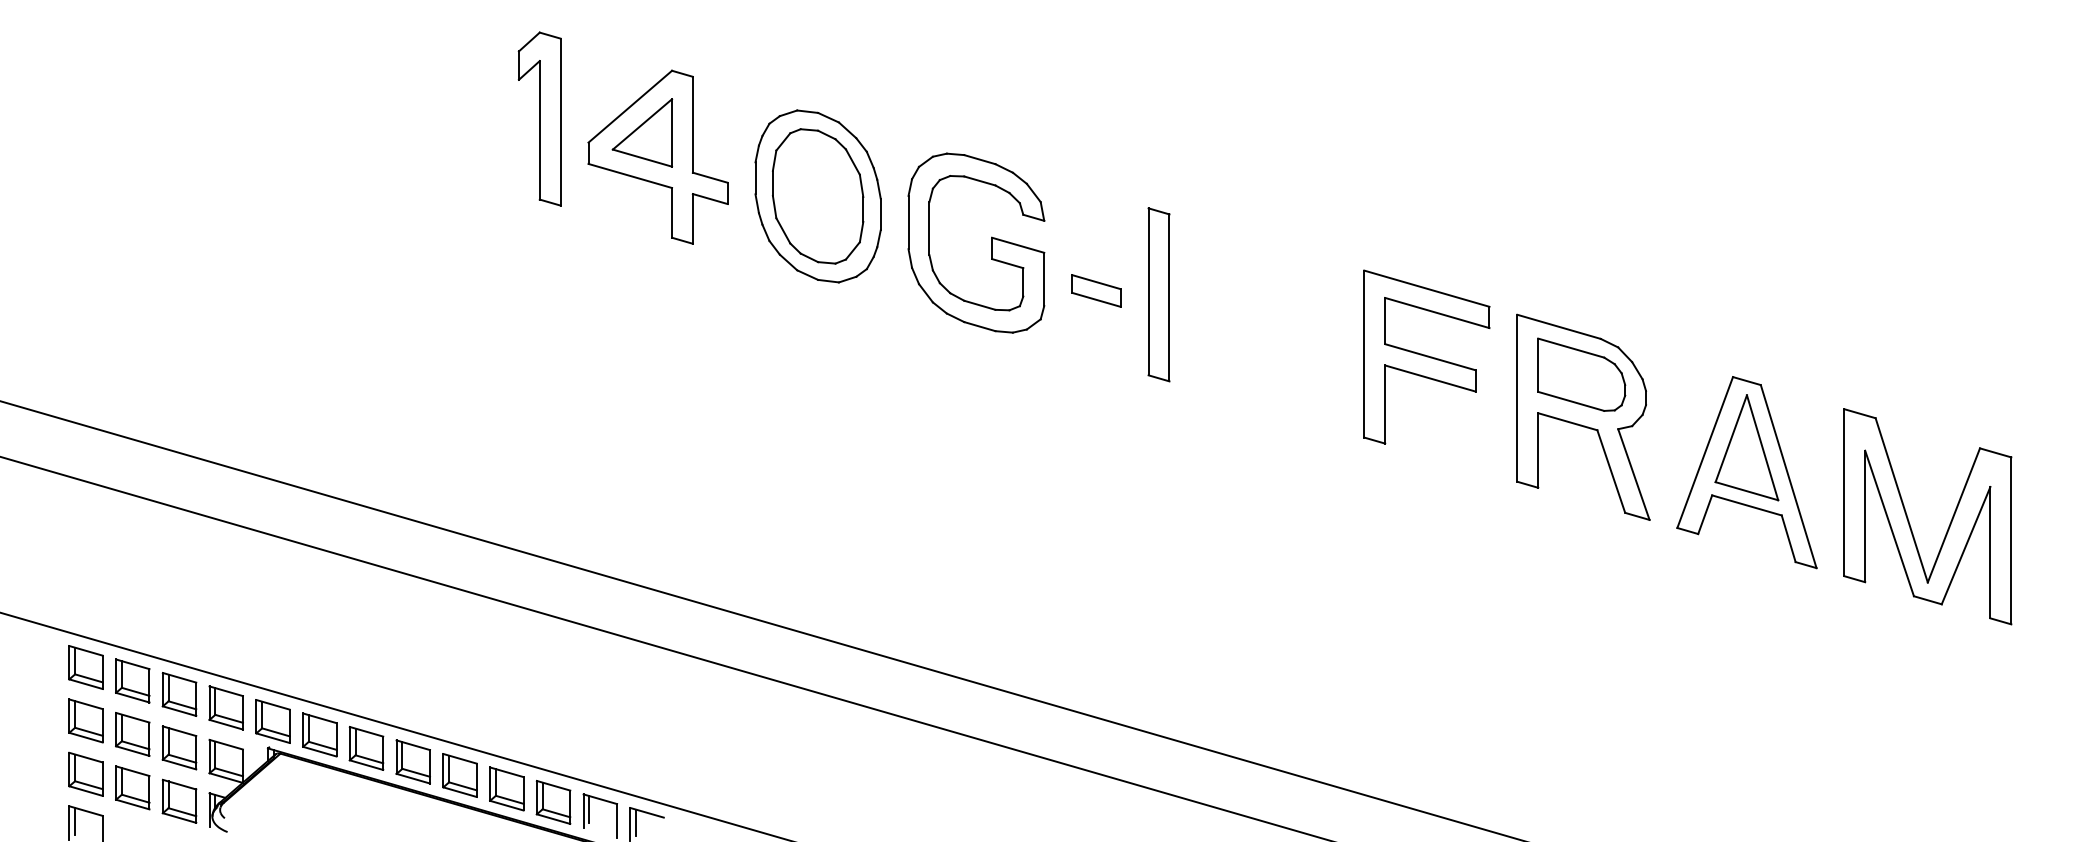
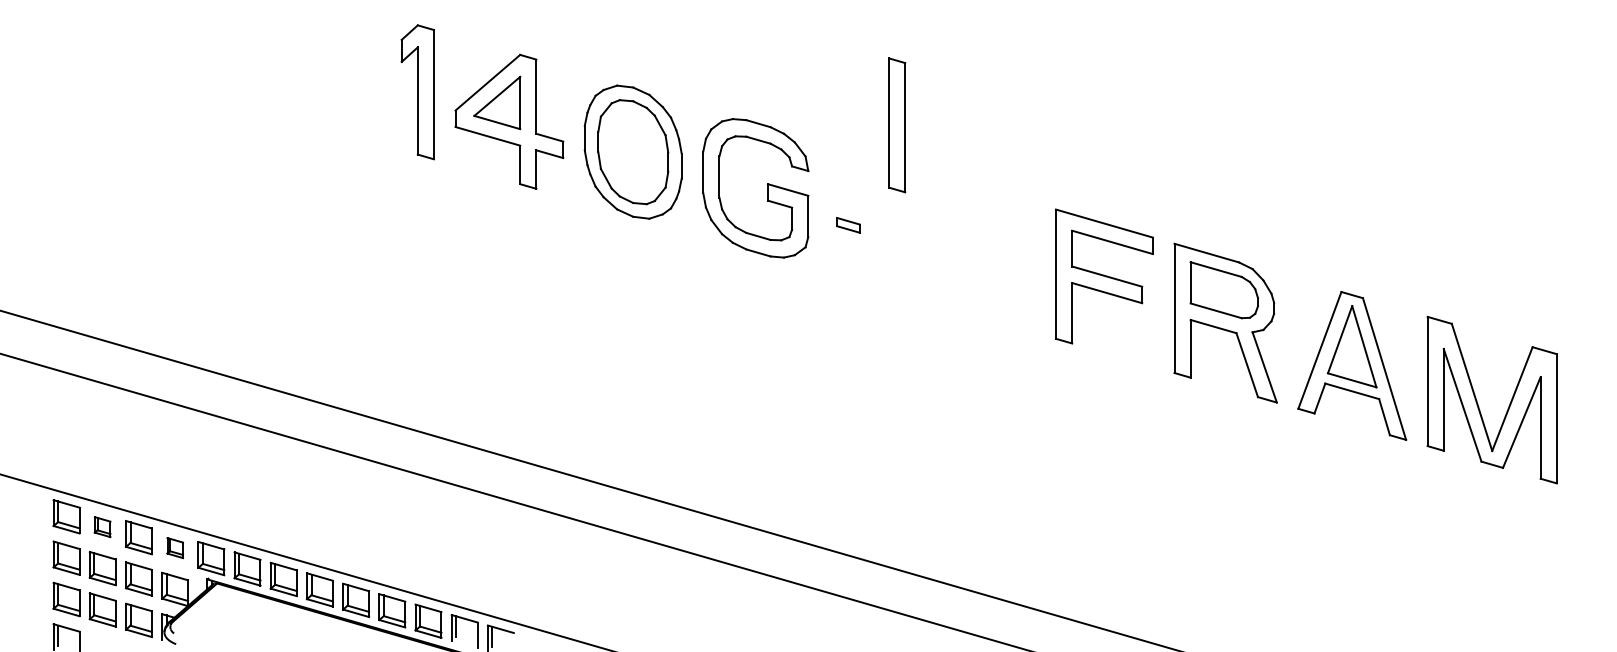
part: (1096, 291) -> (848, 225), size x0.6
part: (1159, 295) -> (897, 125), moved
part: (132, 680) -> (102, 526), size x0.6
part: (226, 707) -> (175, 547), size x0.6

